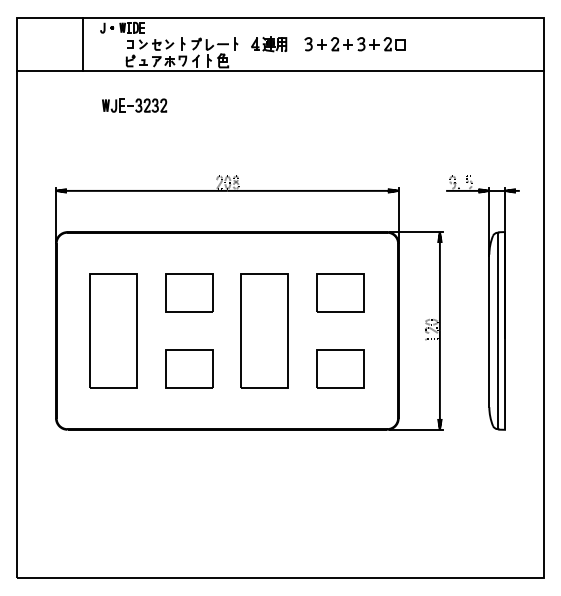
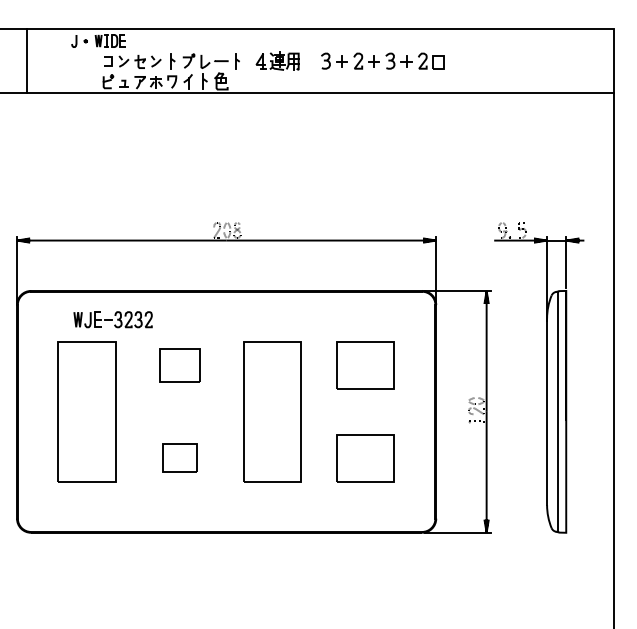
line: (82, 43) -> (26, 60), moved
part: (134, 105) -> (113, 319), moved
part: (189, 292) -> (180, 364), size x0.7
part: (189, 368) -> (180, 457), size x0.6

